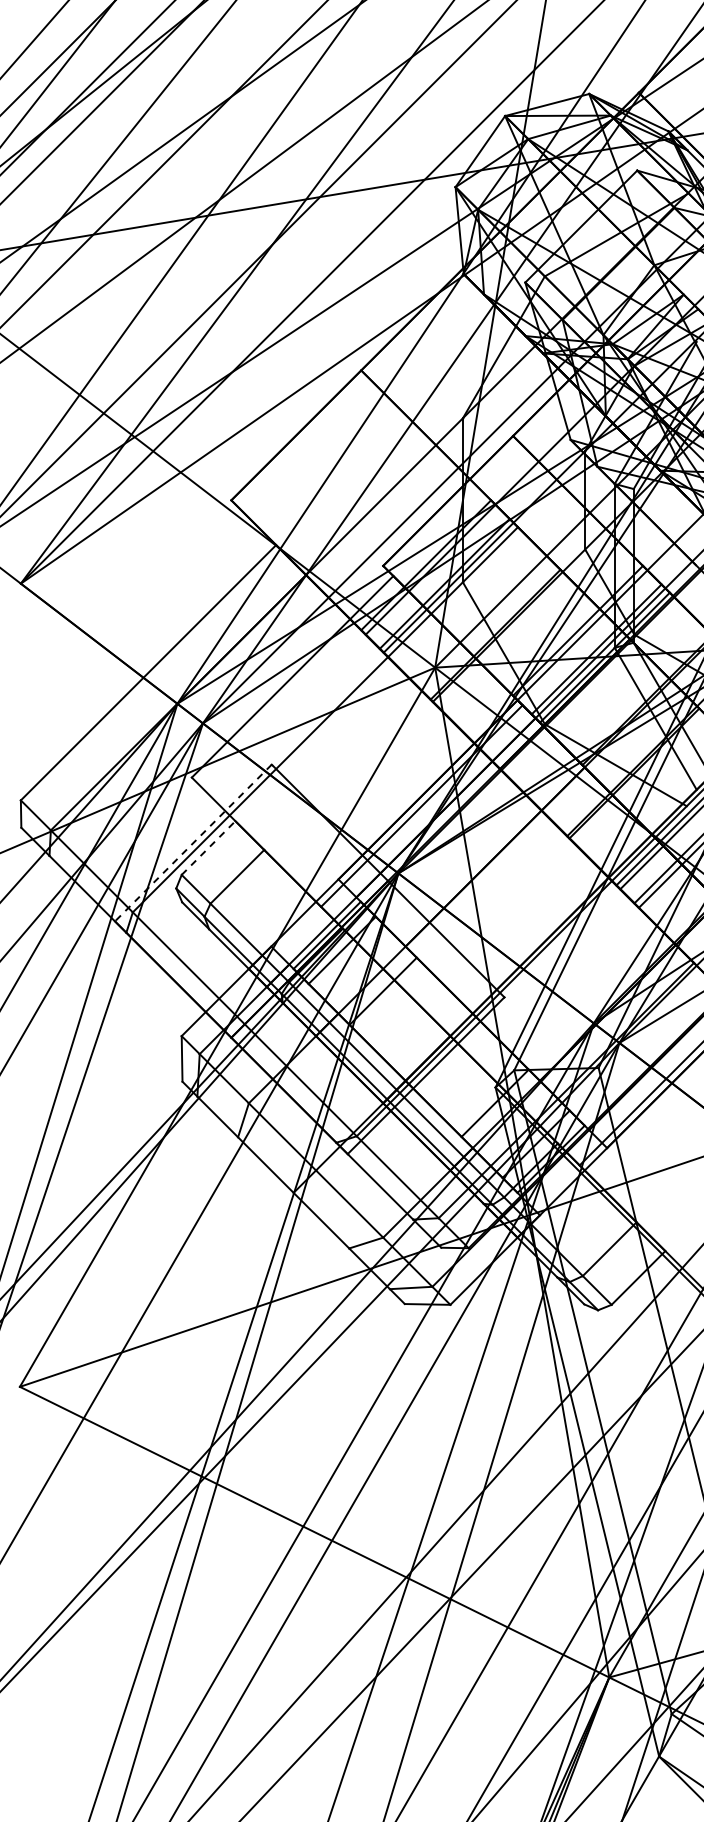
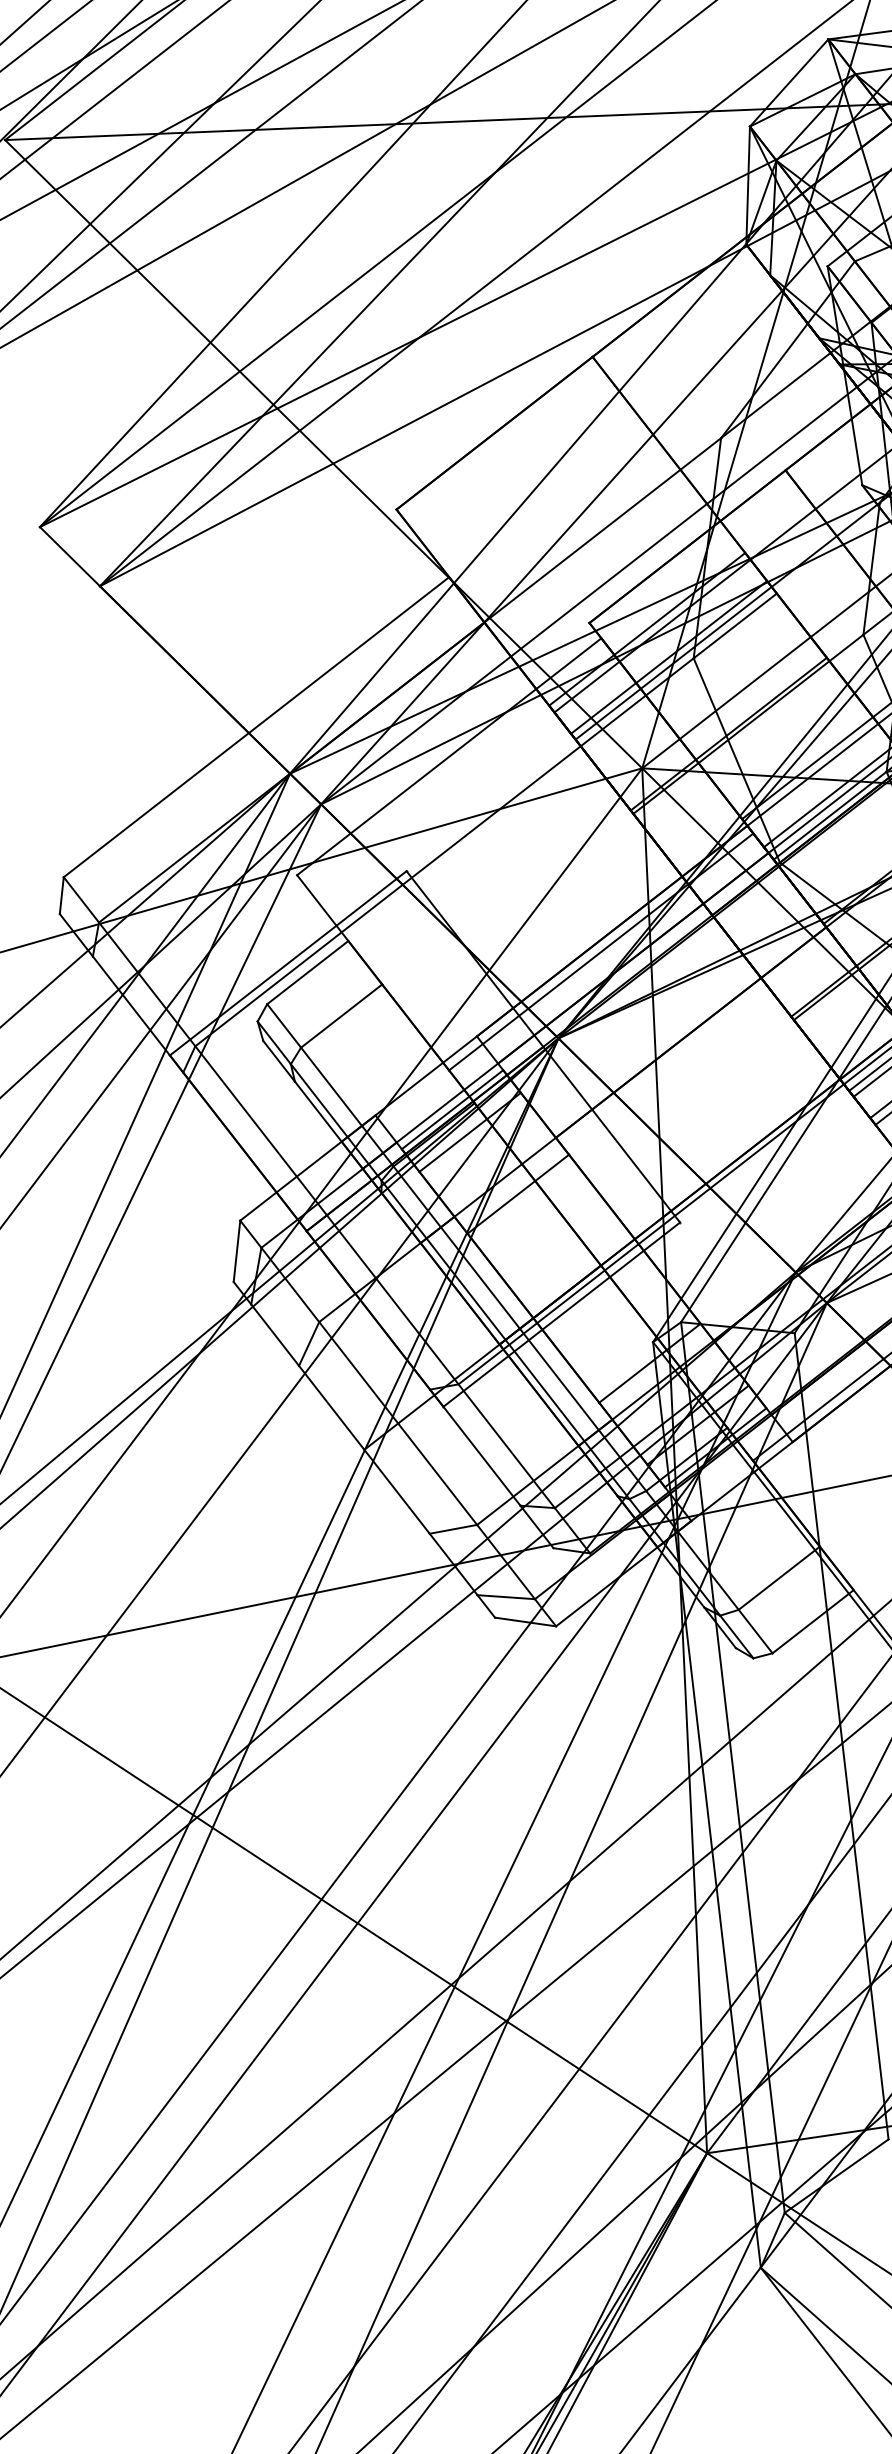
line: (193, 843) -> (288, 963), dashed -> solid
line: (208, 848) -> (307, 973), dashed -> solid

